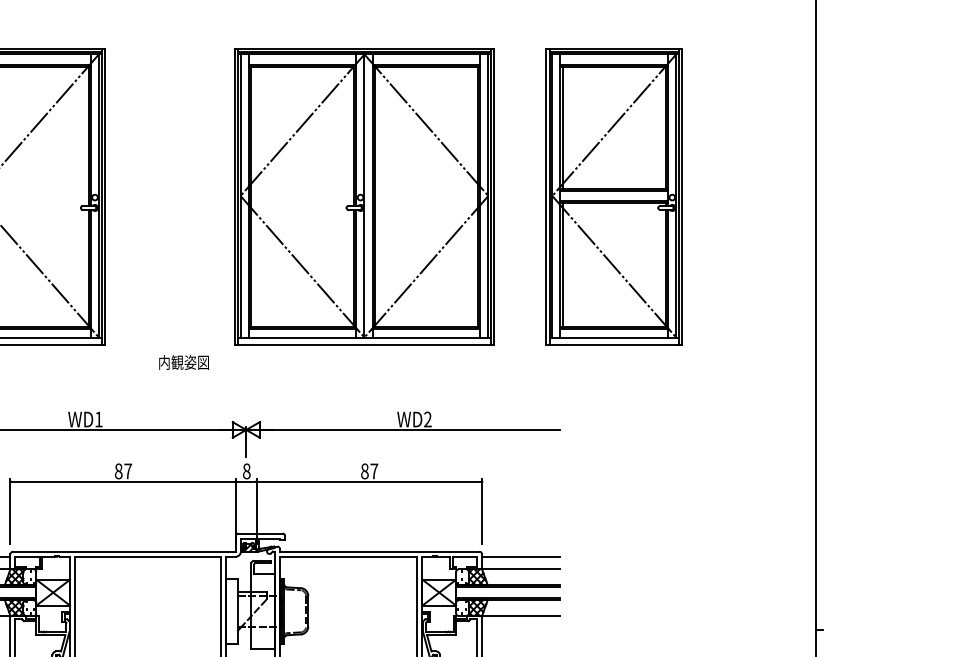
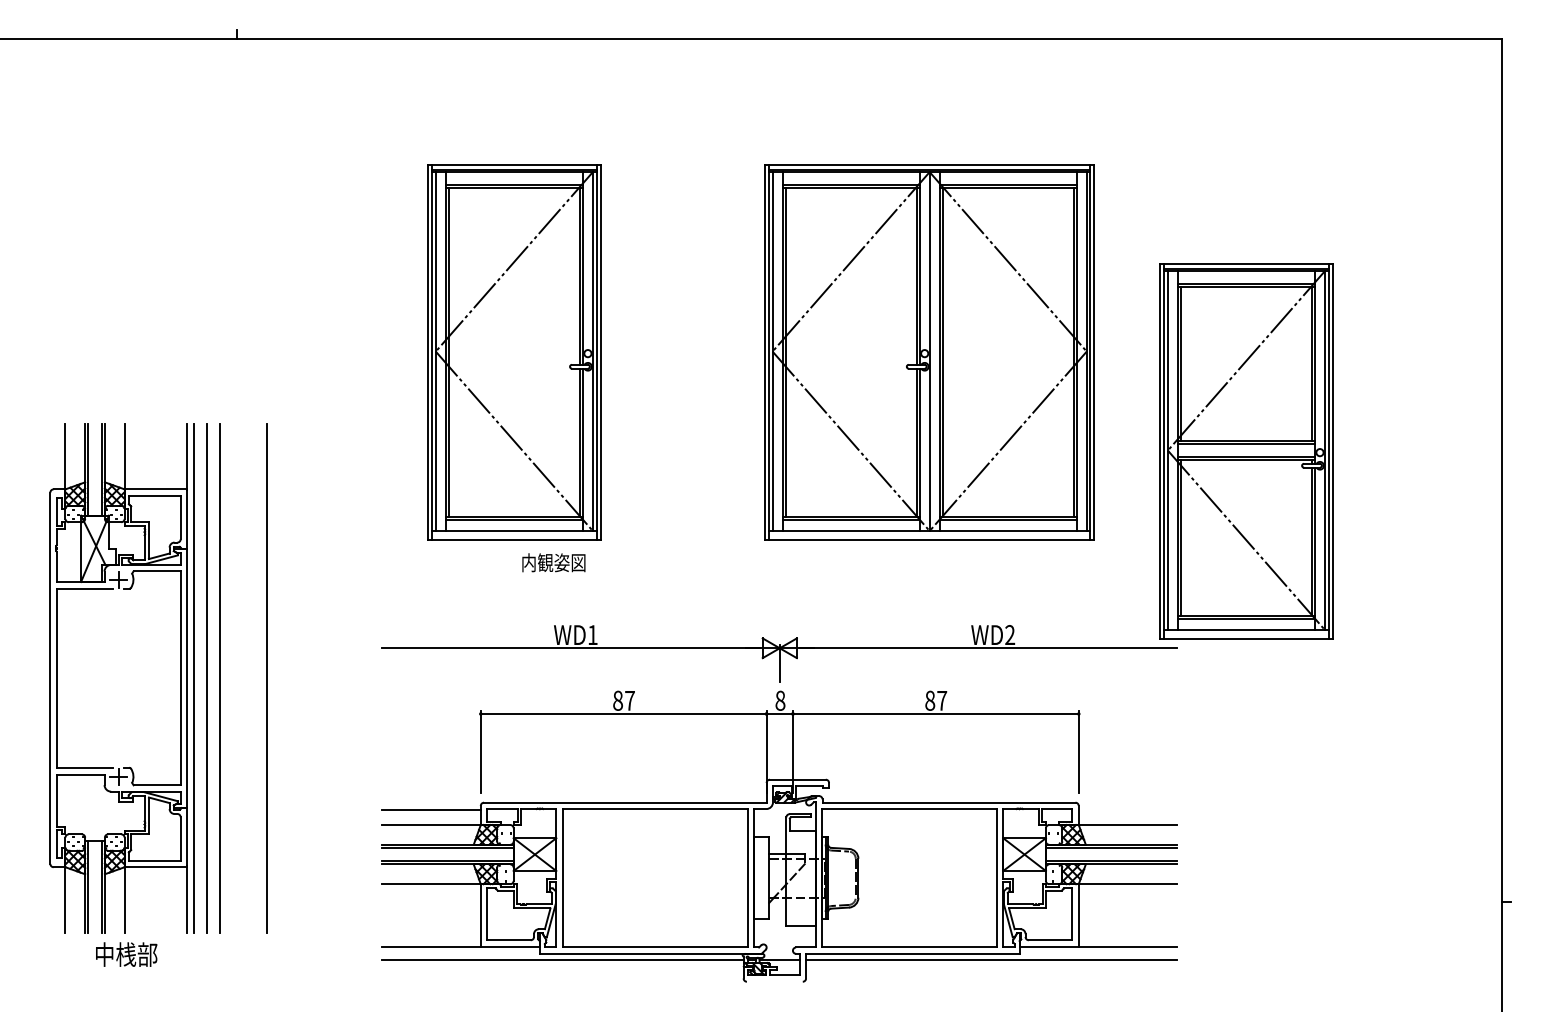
part: (614, 196) -> (1246, 451), moved
text: (183, 362) -> (553, 562), moved
line: (520, 557) -> (1127, 809), removed

